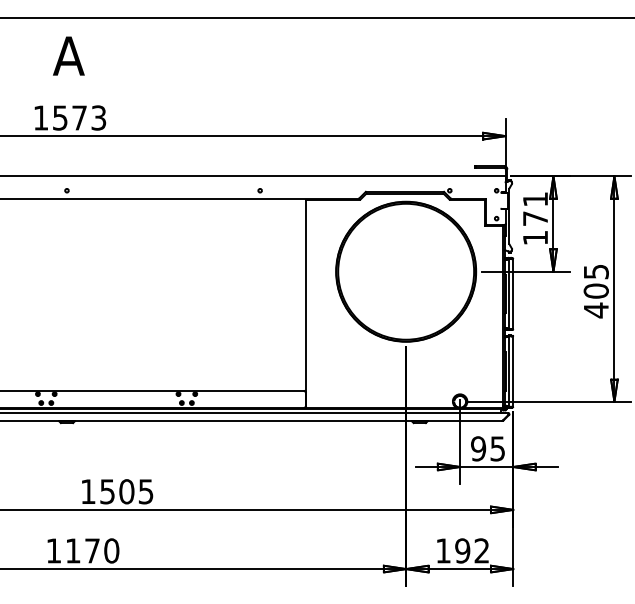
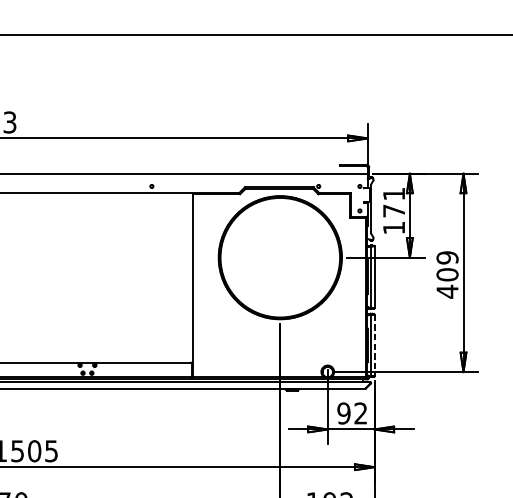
text: (595, 271) -> (446, 257), 405 -> 409
line: (513, 372) -> (374, 346), solid -> dashed
text: (497, 448) -> (360, 413), 95 -> 92

